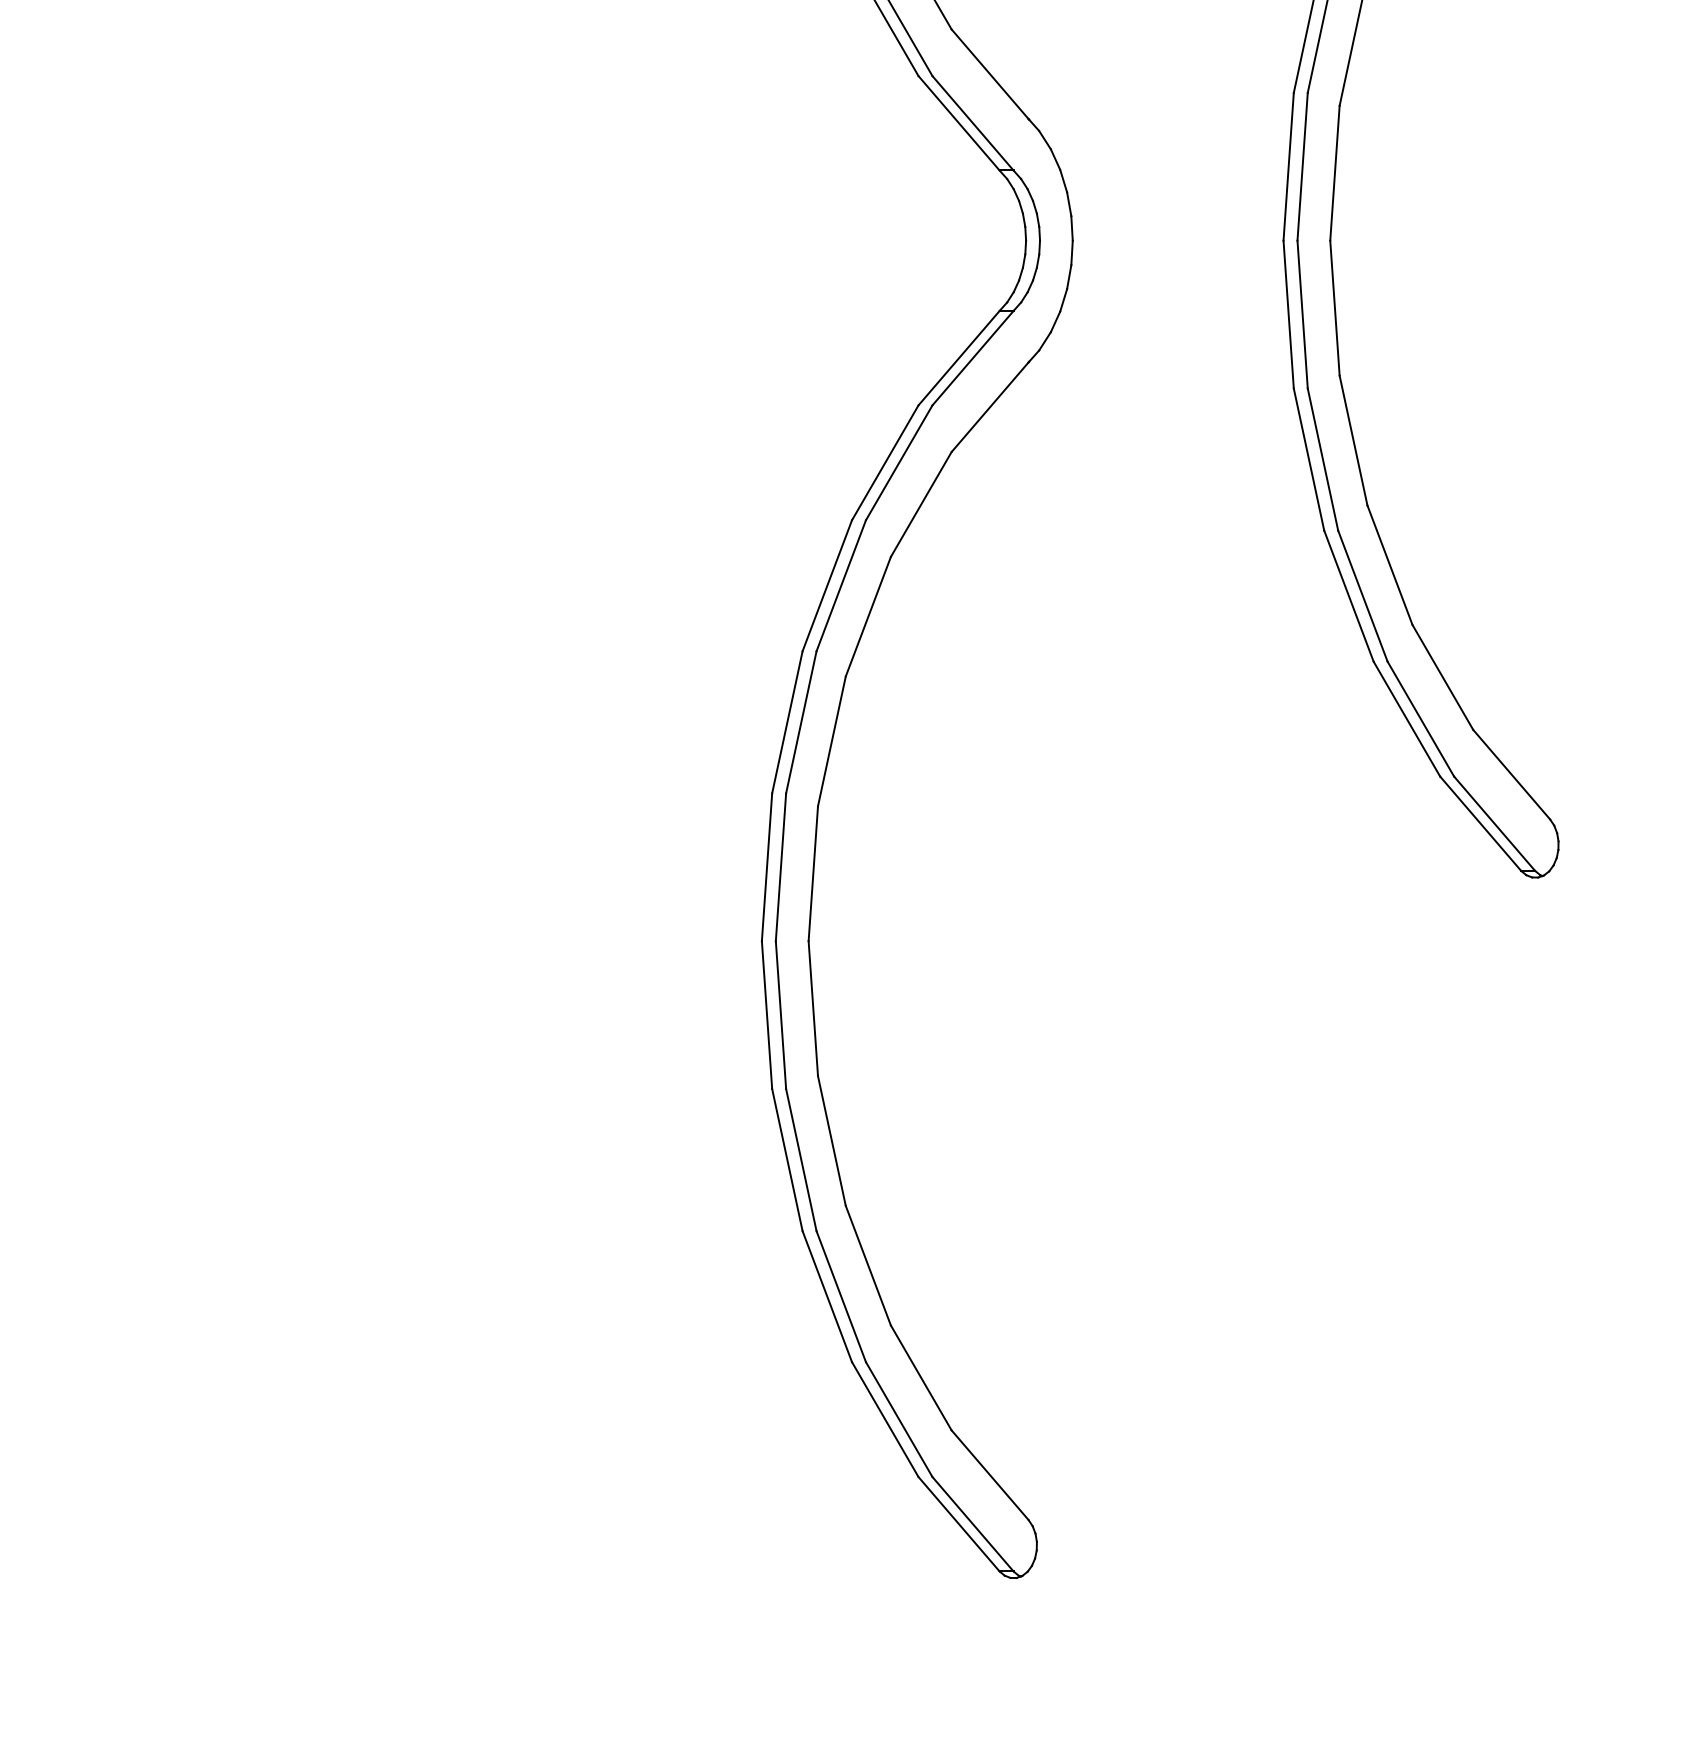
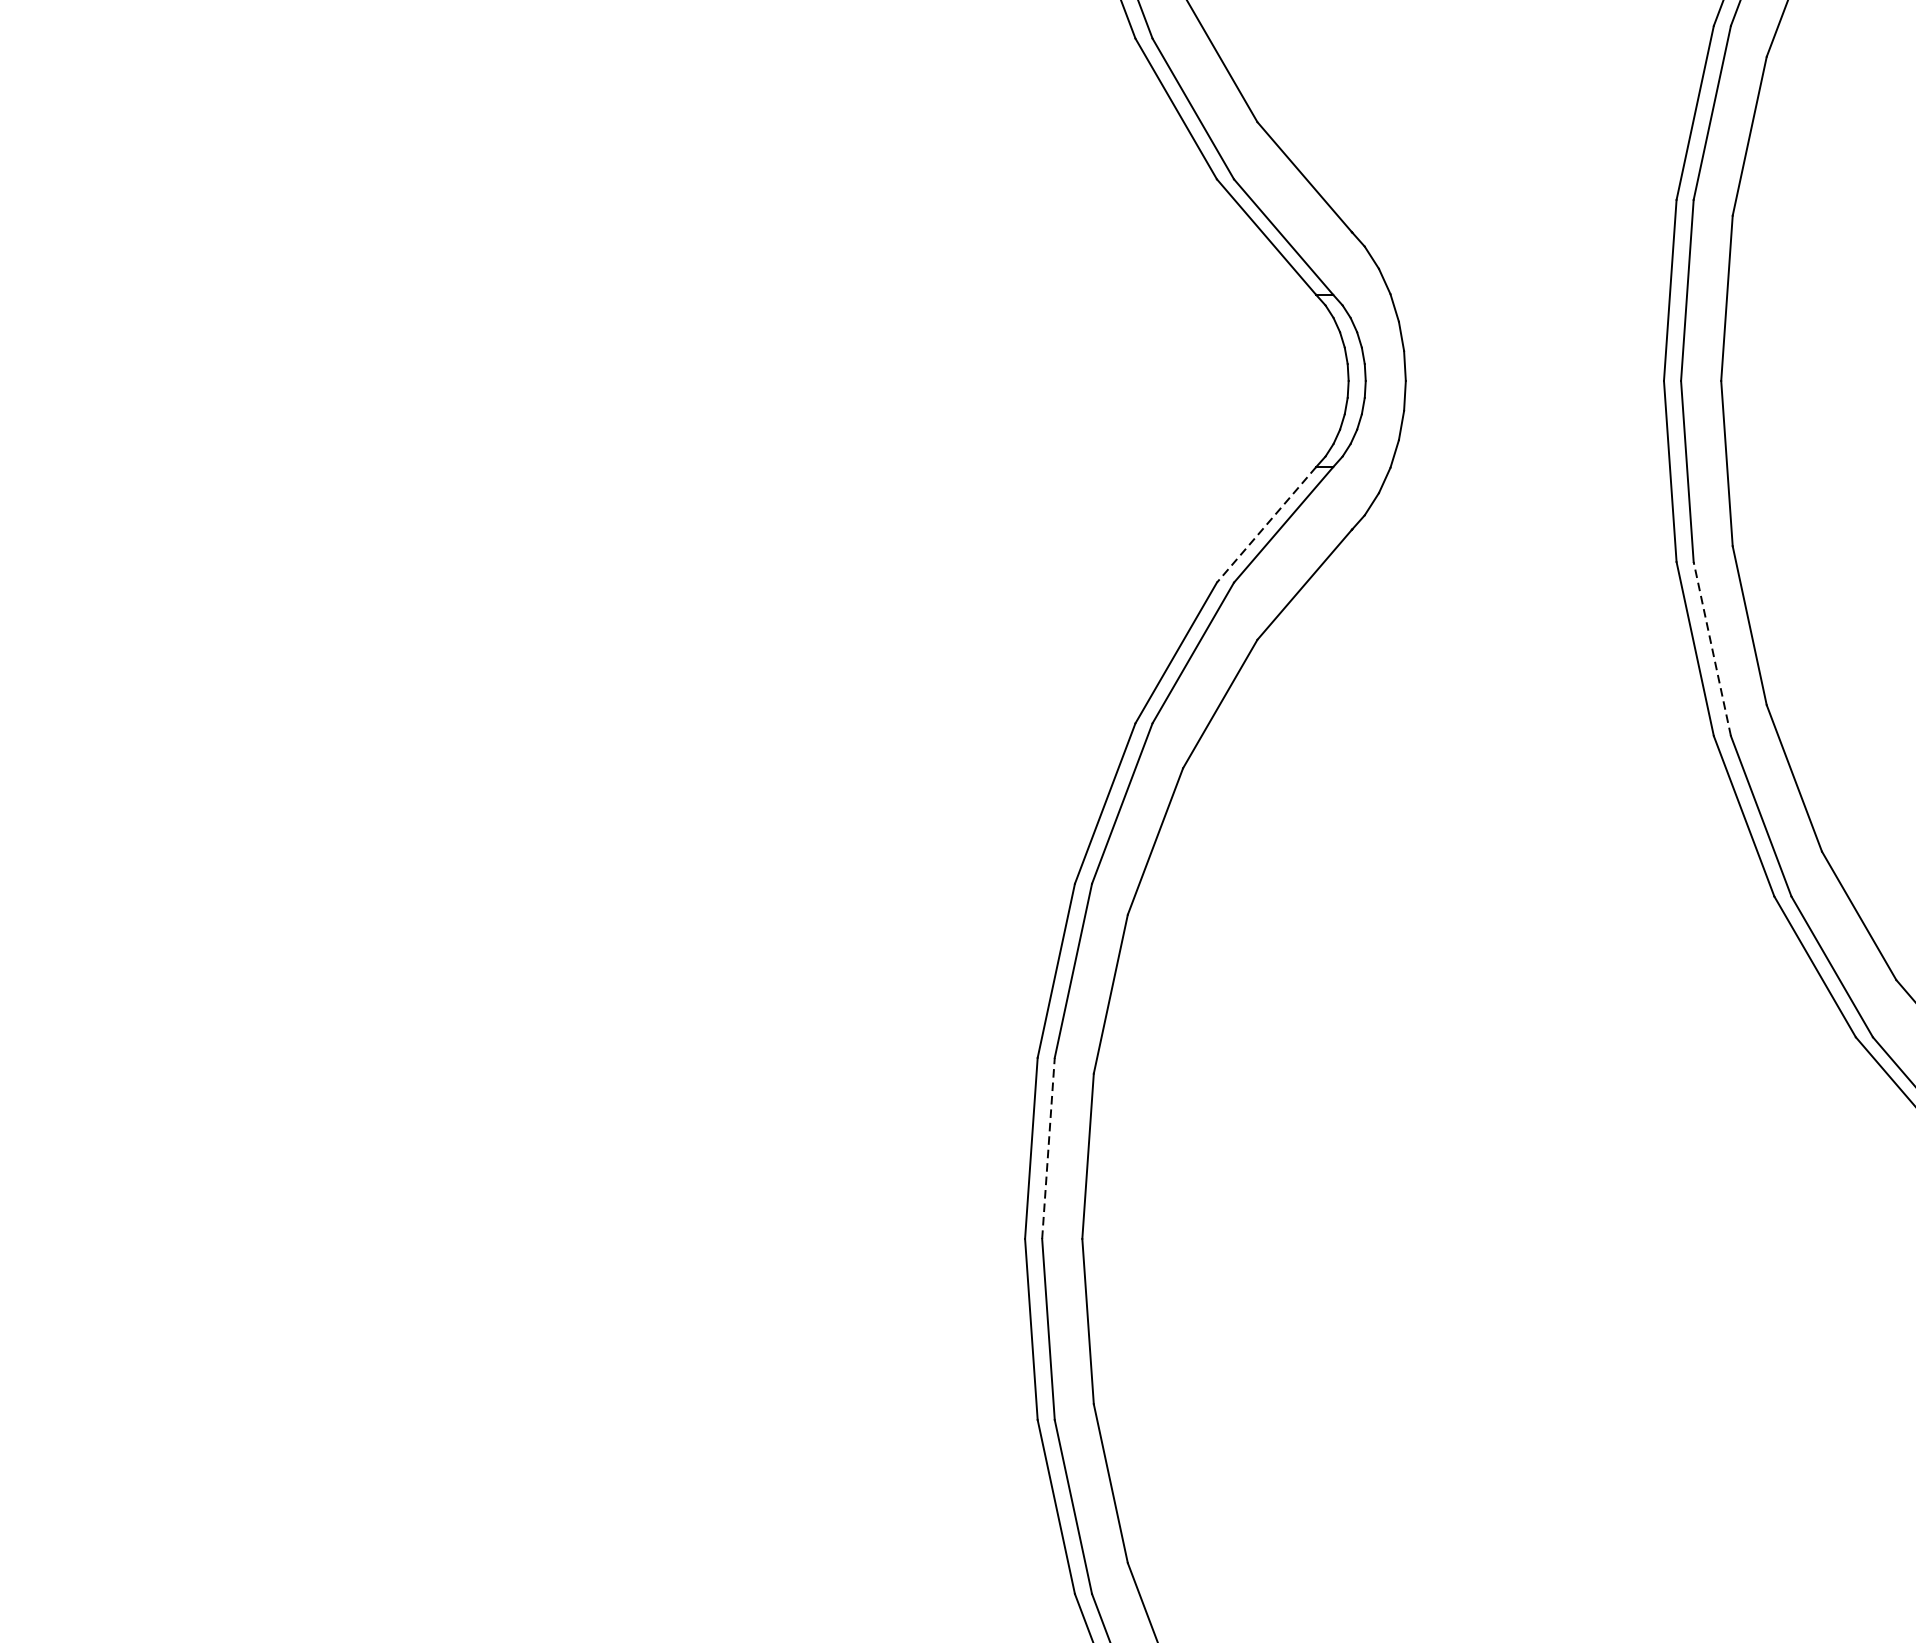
line: (958, 358) -> (1265, 525), solid -> dashed
line: (1322, 459) -> (1711, 648), solid -> dashed
line: (781, 866) -> (1049, 1147), solid -> dashed

